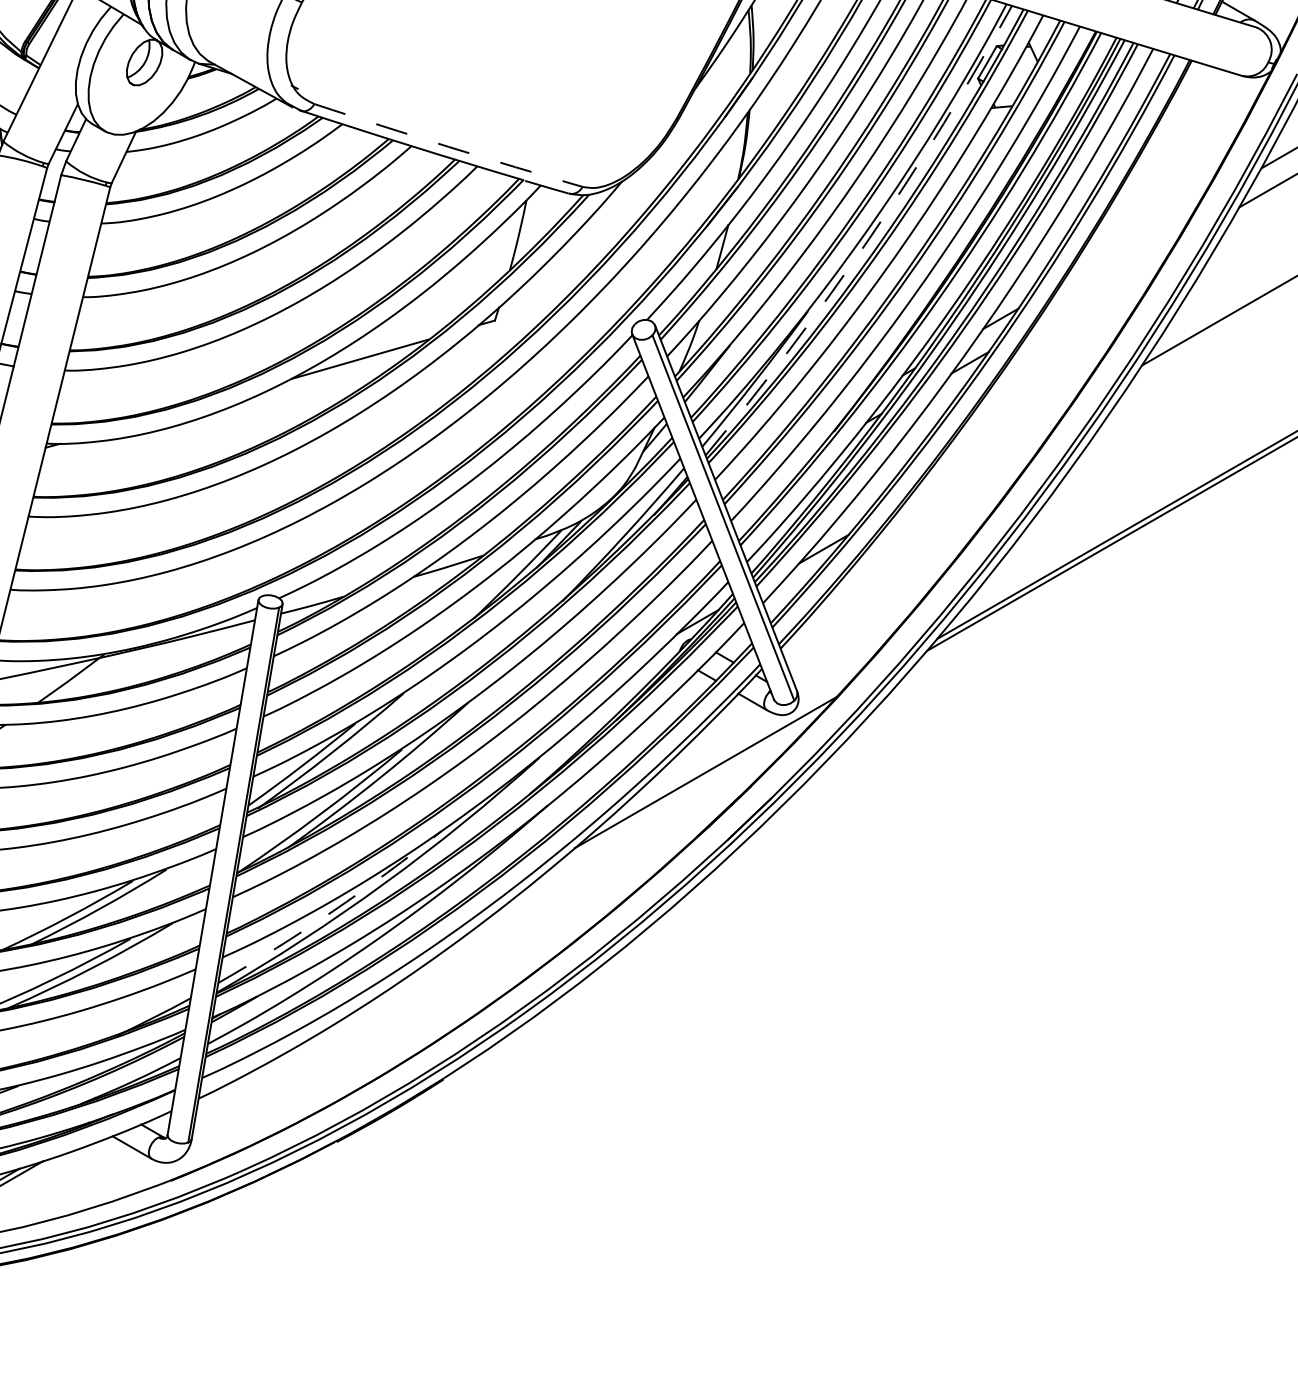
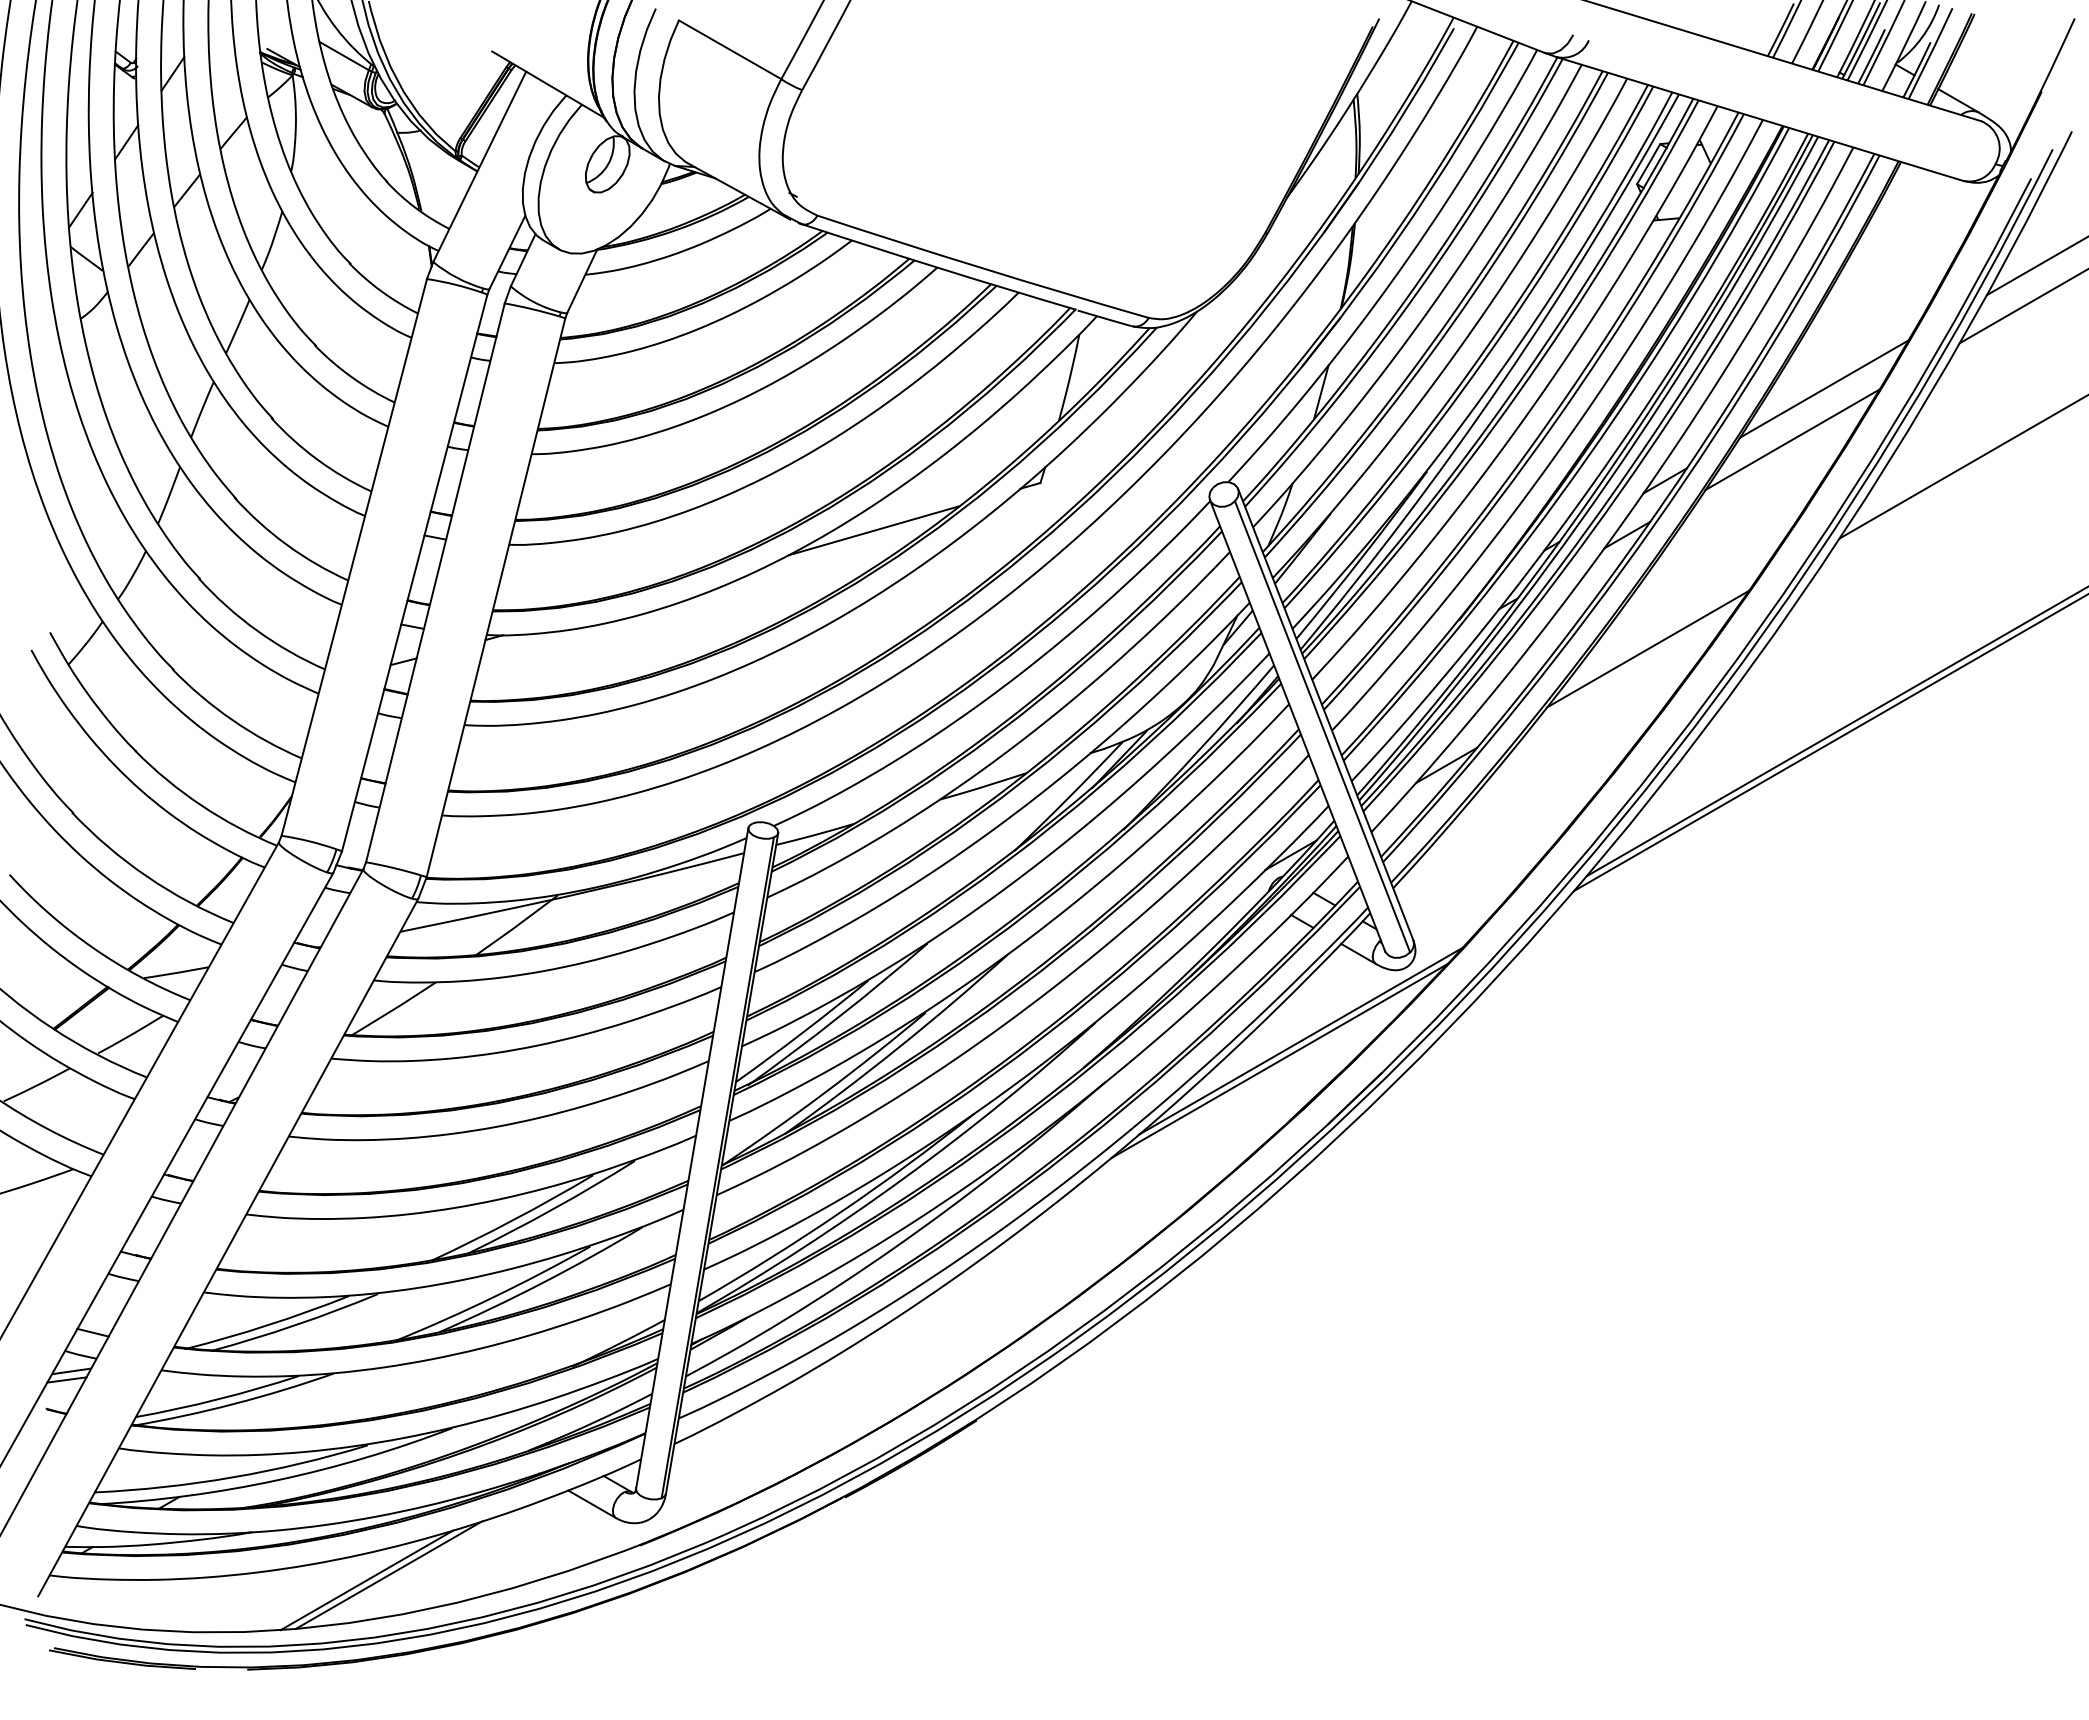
arc: (448, 146) -> (982, 268), dashed -> solid
arc: (869, 238) -> (1503, 381), dashed -> solid
line: (1129, 244) -> (1823, 388), added
line: (1103, 285) -> (1792, 439), added
line: (986, 454) -> (1647, 648), added
line: (688, 788) -> (1279, 1060), added
arc: (333, 911) -> (840, 1212), dashed -> solid

